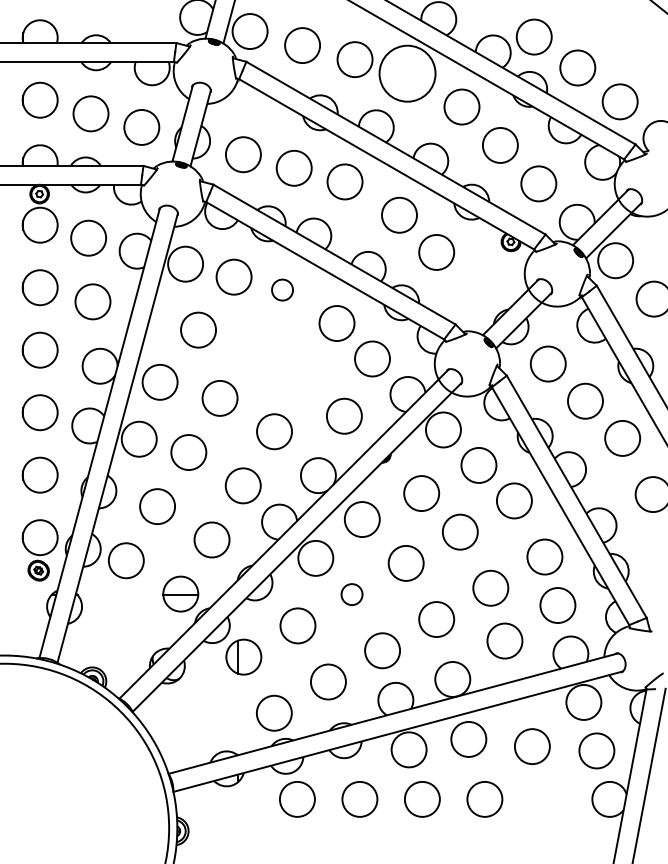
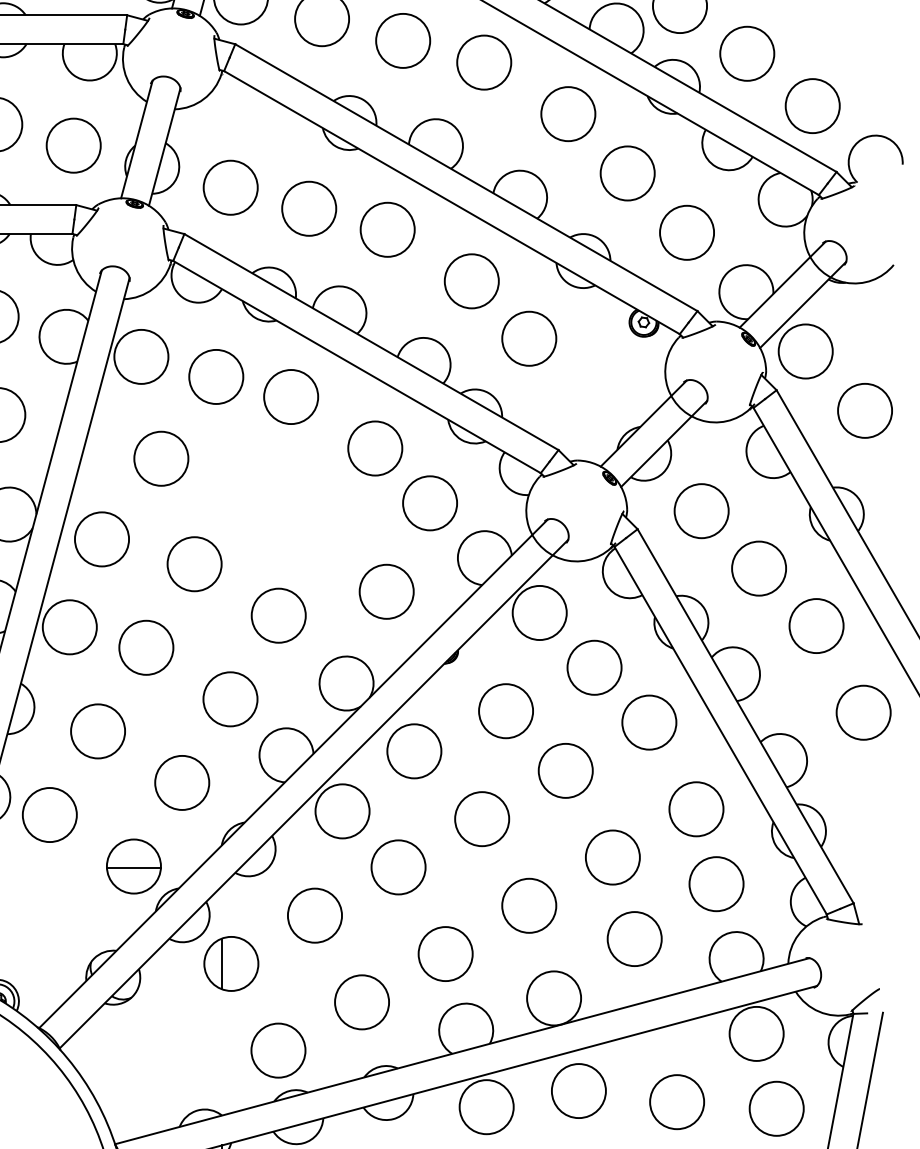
circle: (407, 73) -> (484, 62), size x0.62
circle: (282, 289) -> (291, 395), size x1.67
circle: (351, 594) -> (397, 867), size x1.67

